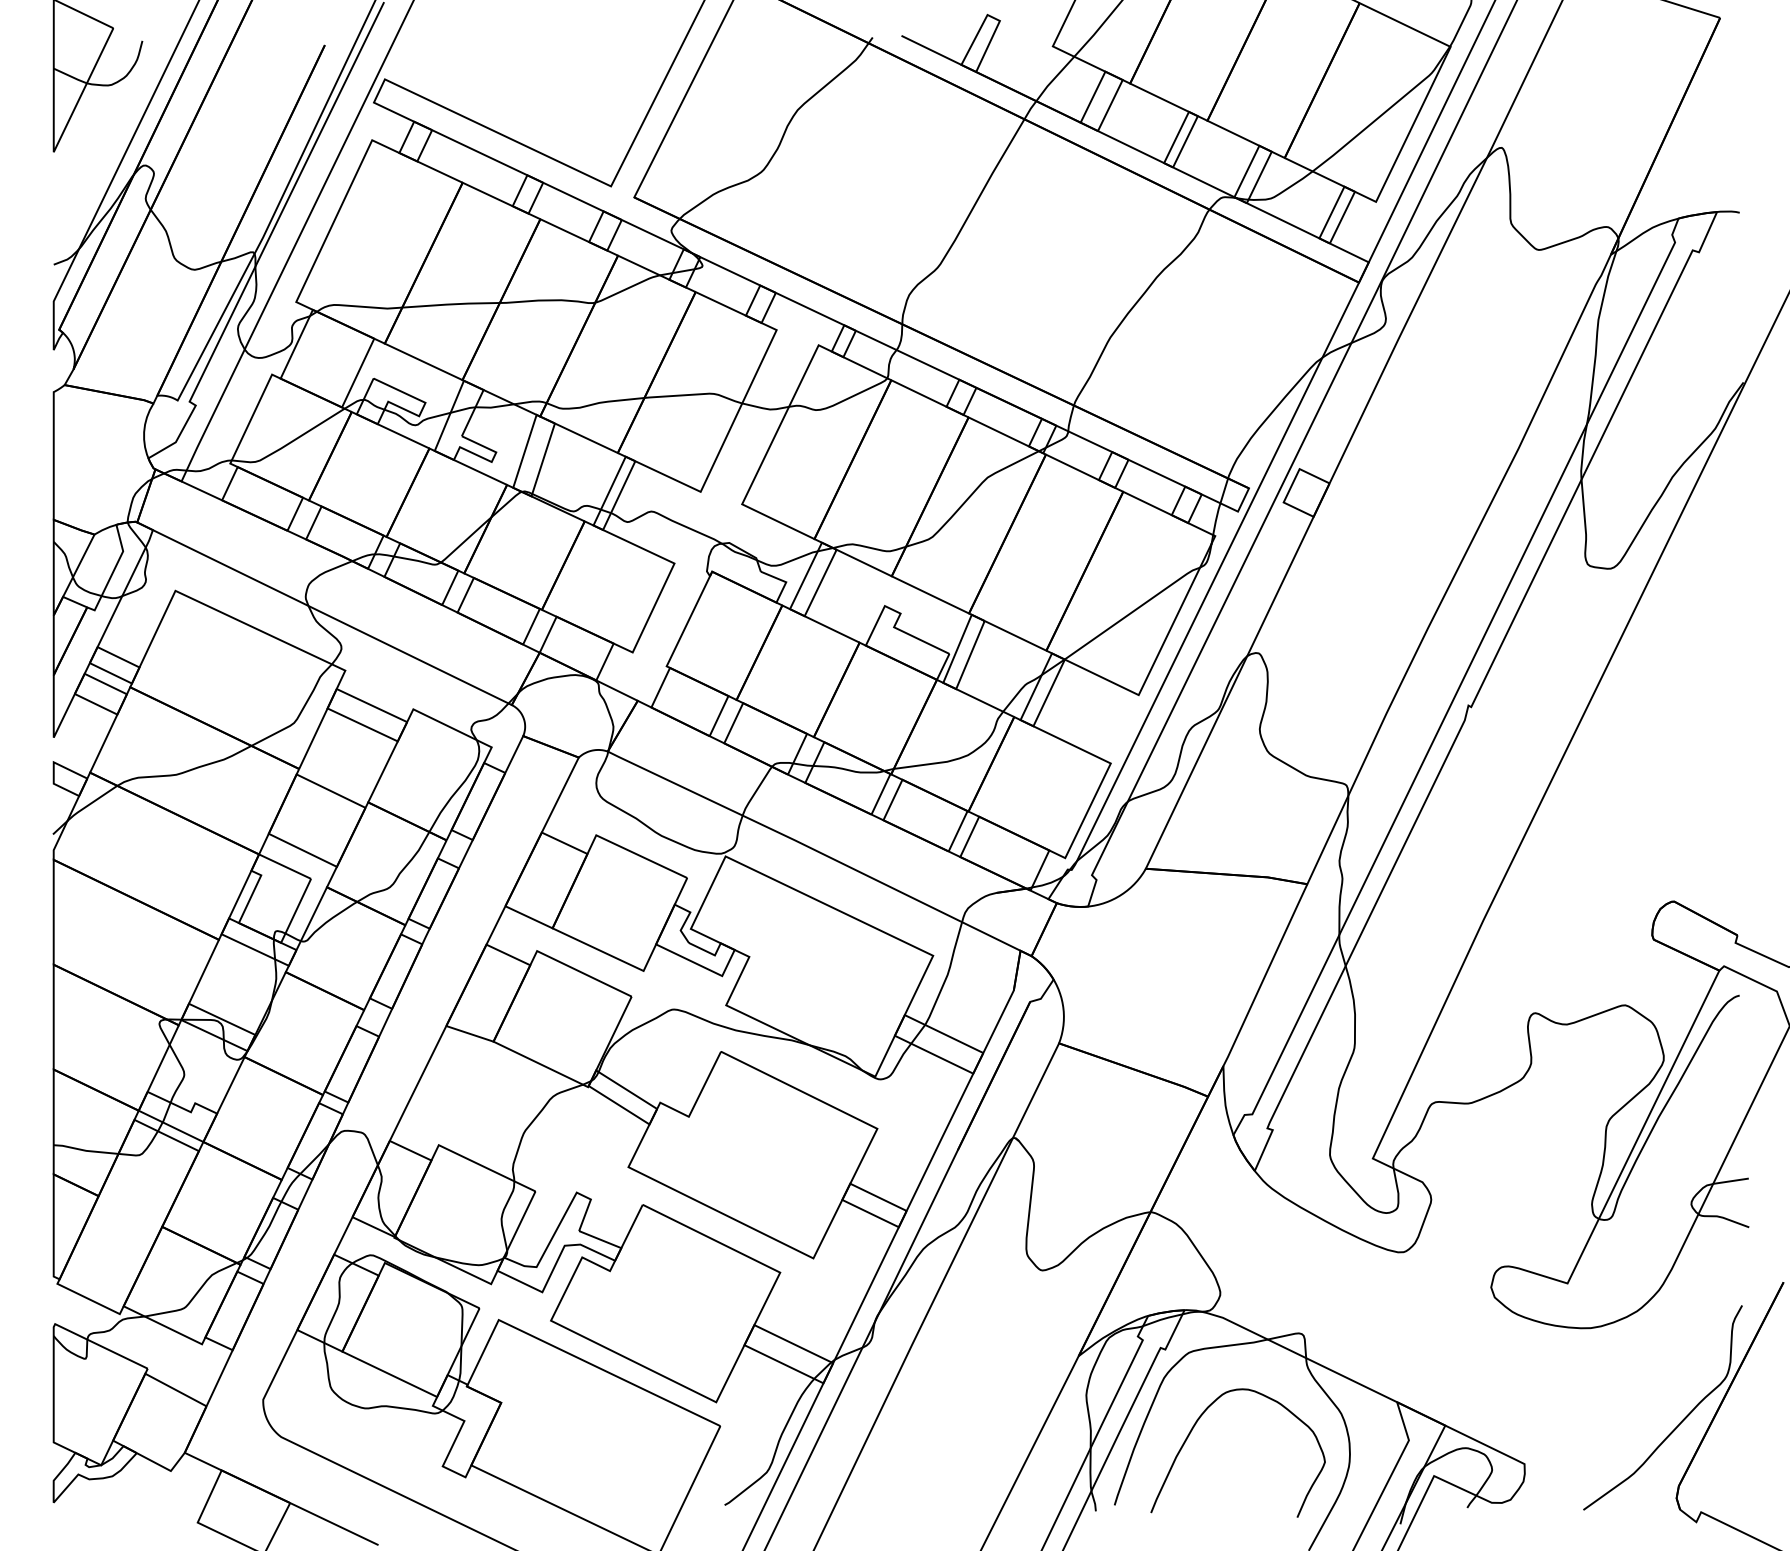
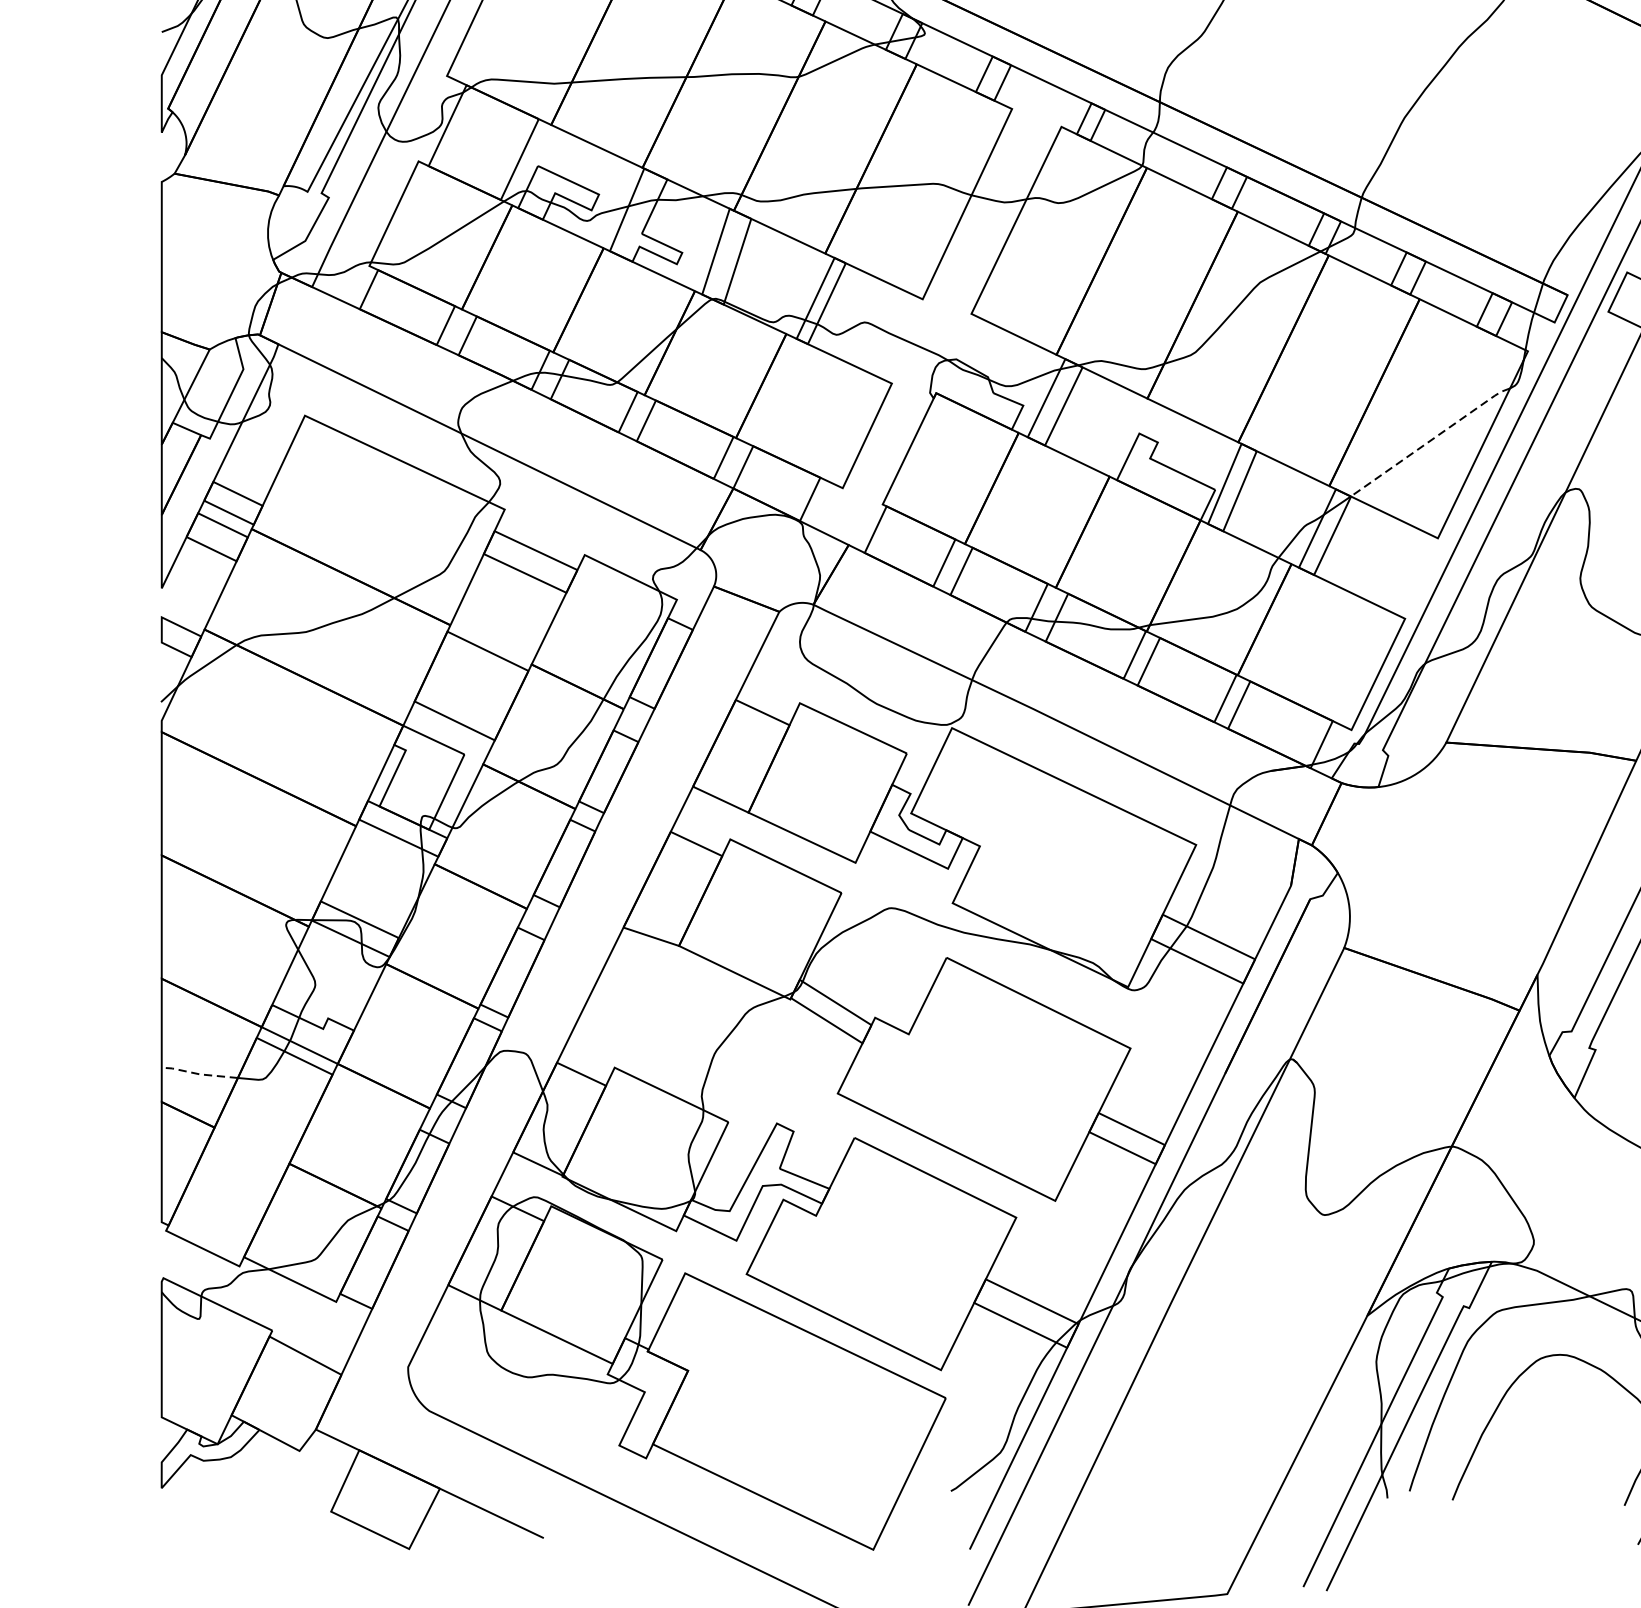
line: (1132, 612) -> (1430, 441), solid -> dashed
line: (85, 1150) -> (199, 1073), solid -> dashed

